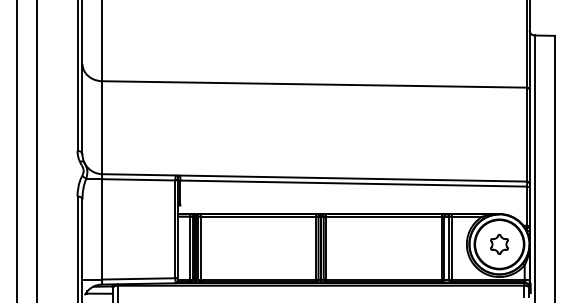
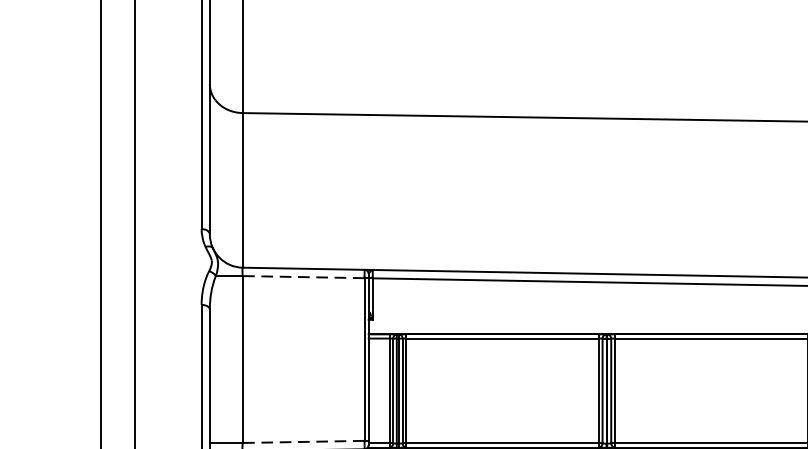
line: (138, 179) -> (303, 276), solid -> dashed
line: (138, 278) -> (303, 441), solid -> dashed

